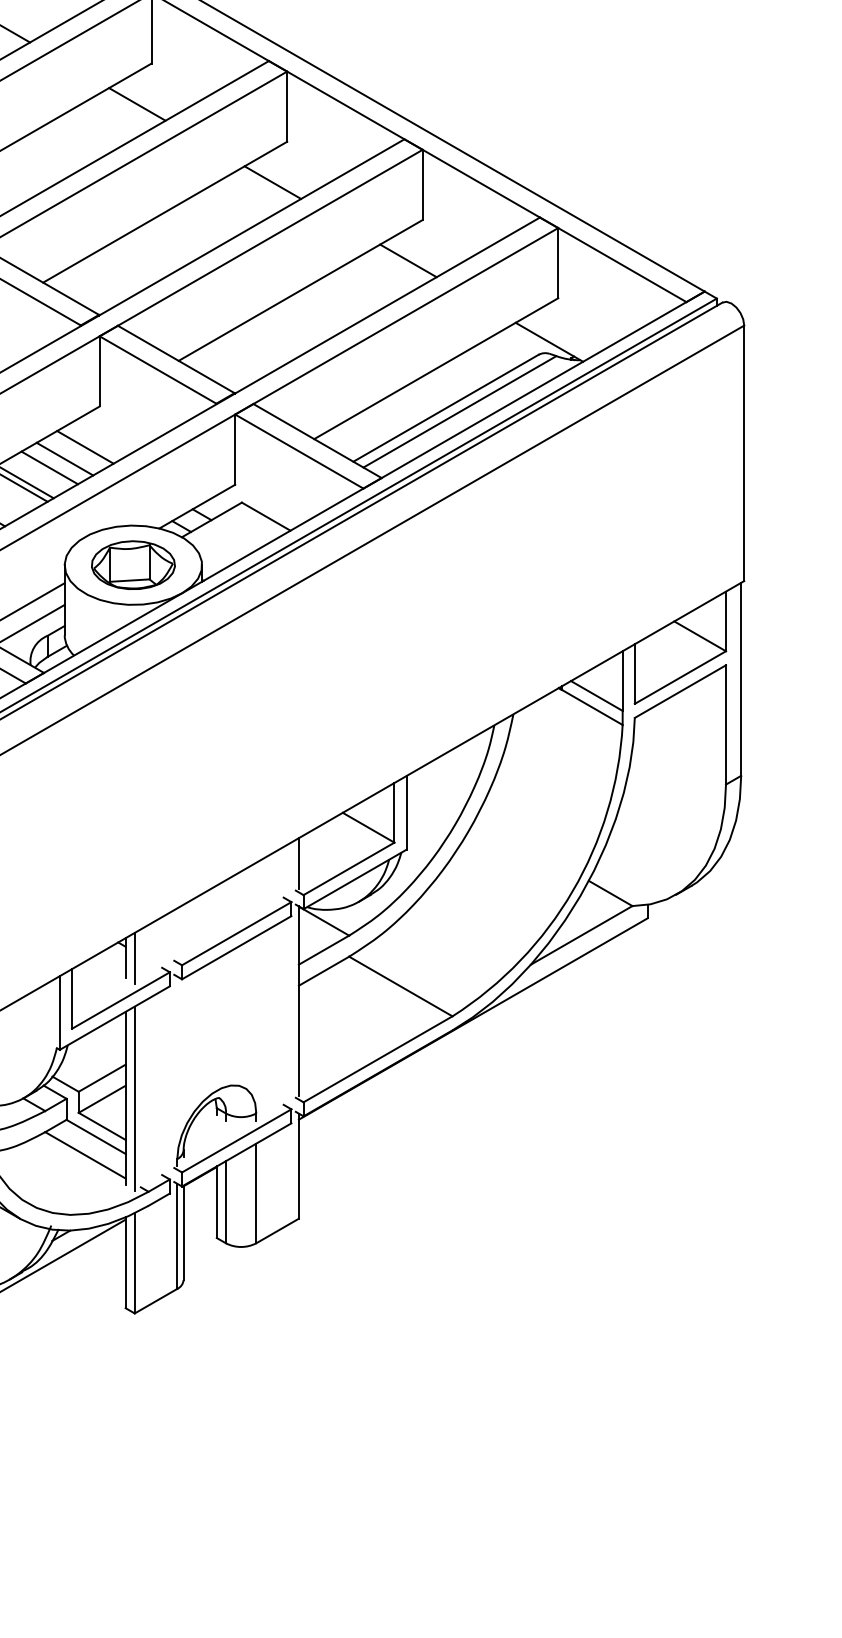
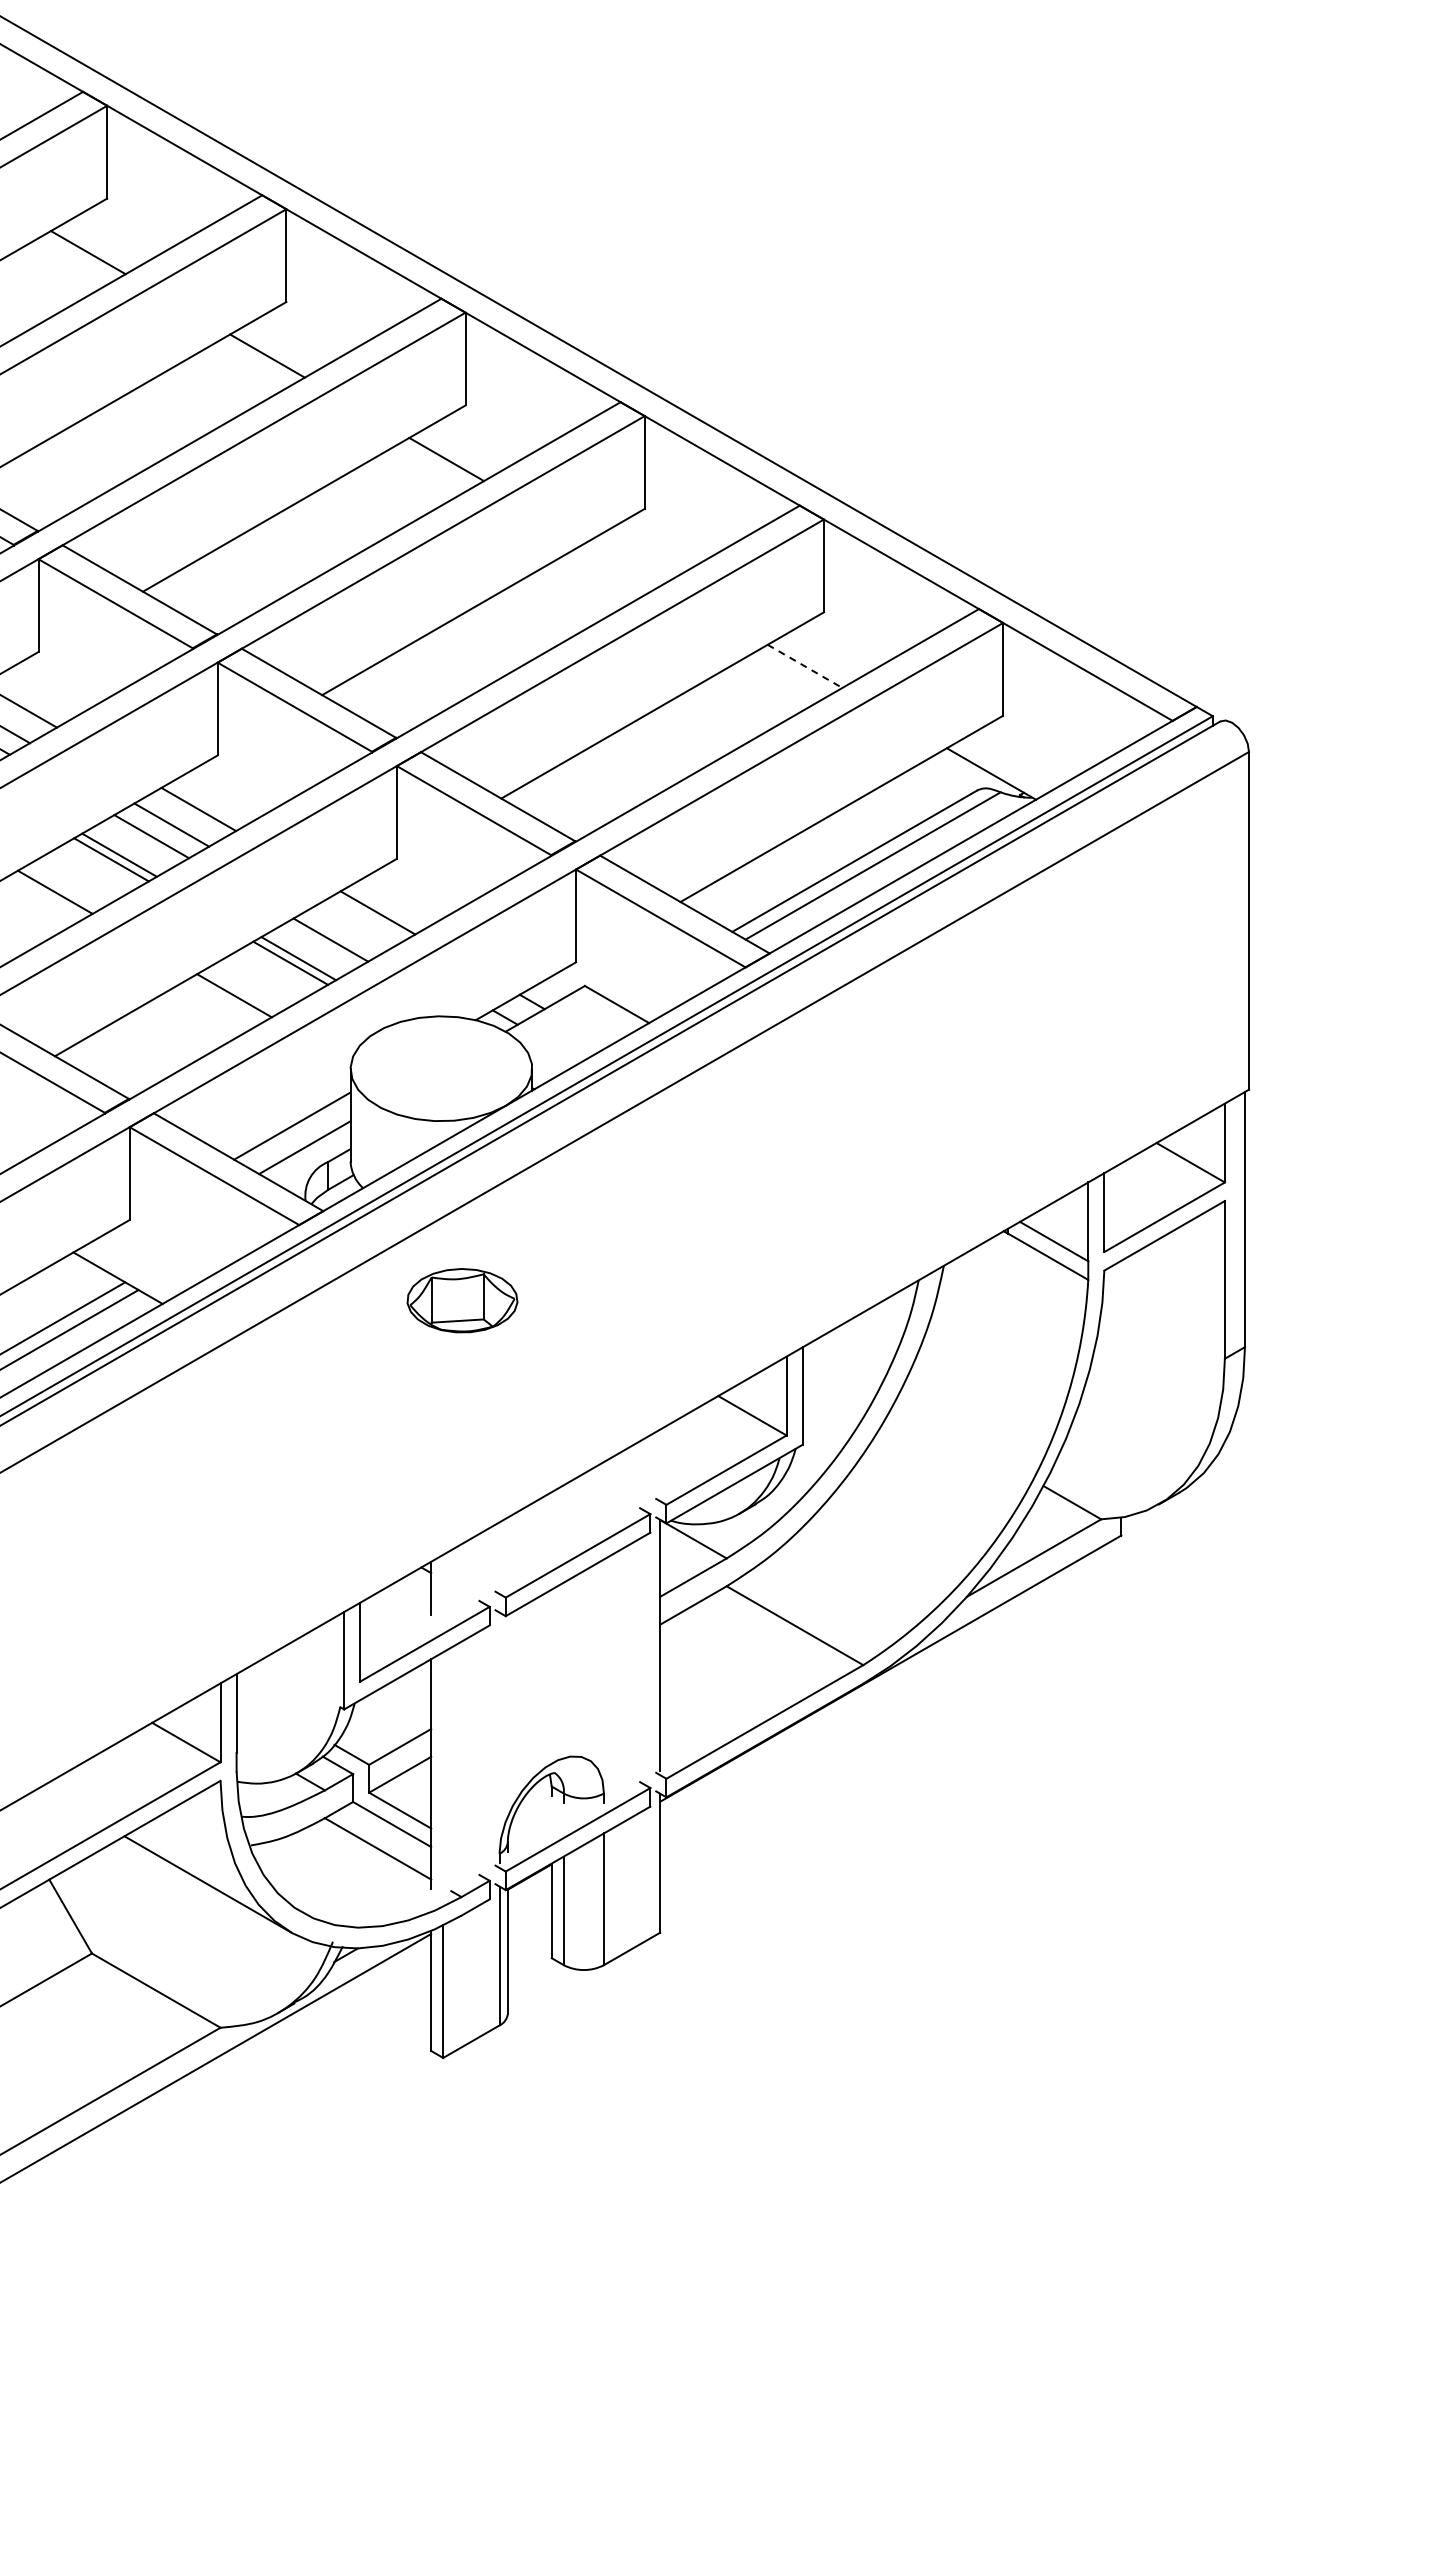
line: (272, 182) -> (625, 562), removed
line: (408, 260) -> (805, 666), solid -> dashed
line: (64, 459) -> (350, 928), removed
part: (133, 565) -> (462, 1300), moved
line: (299, 863) -> (660, 1462), removed
line: (134, 957) -> (443, 1587), removed
line: (134, 1098) -> (443, 1773), removed

